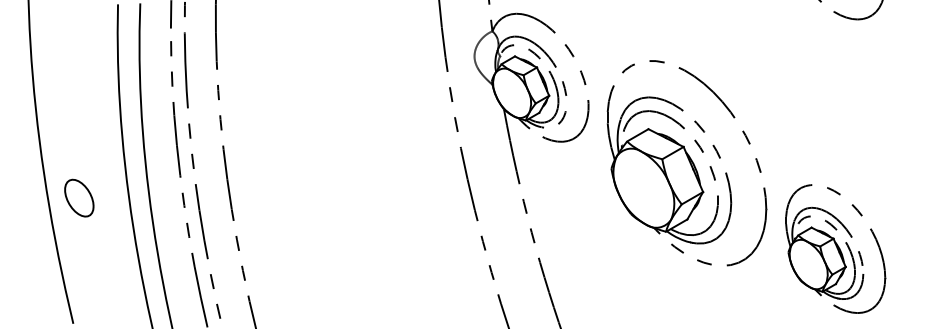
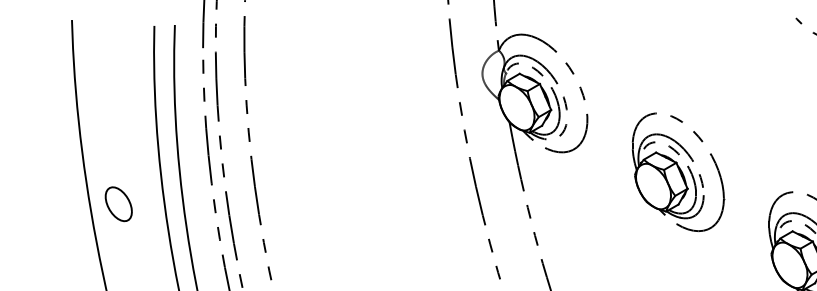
part: (687, 163) -> (678, 172), size x0.62

